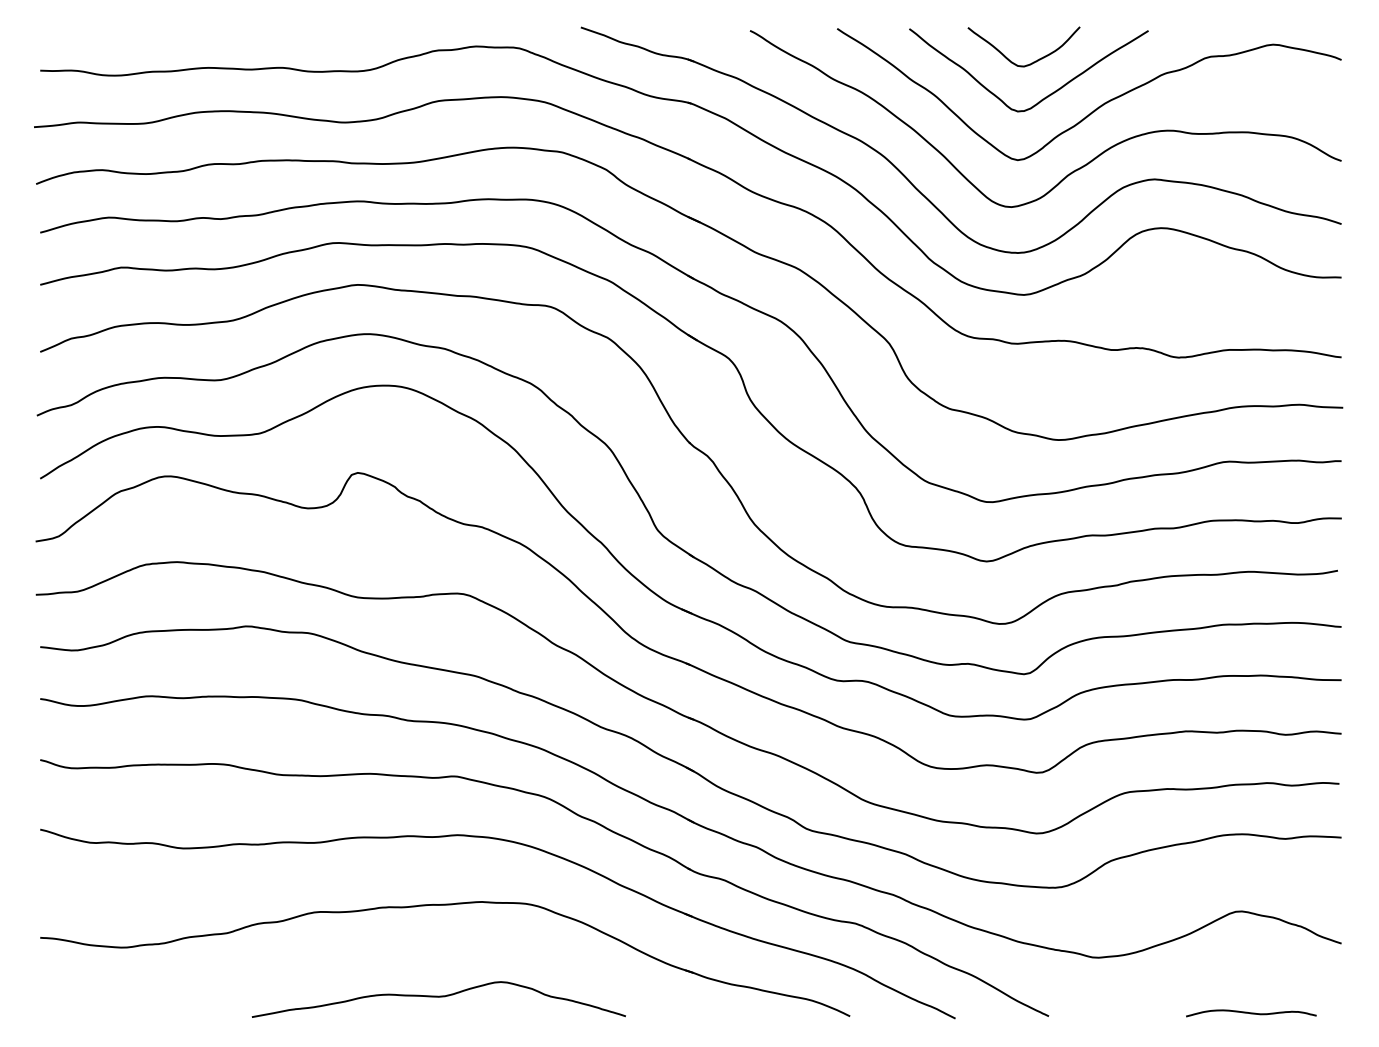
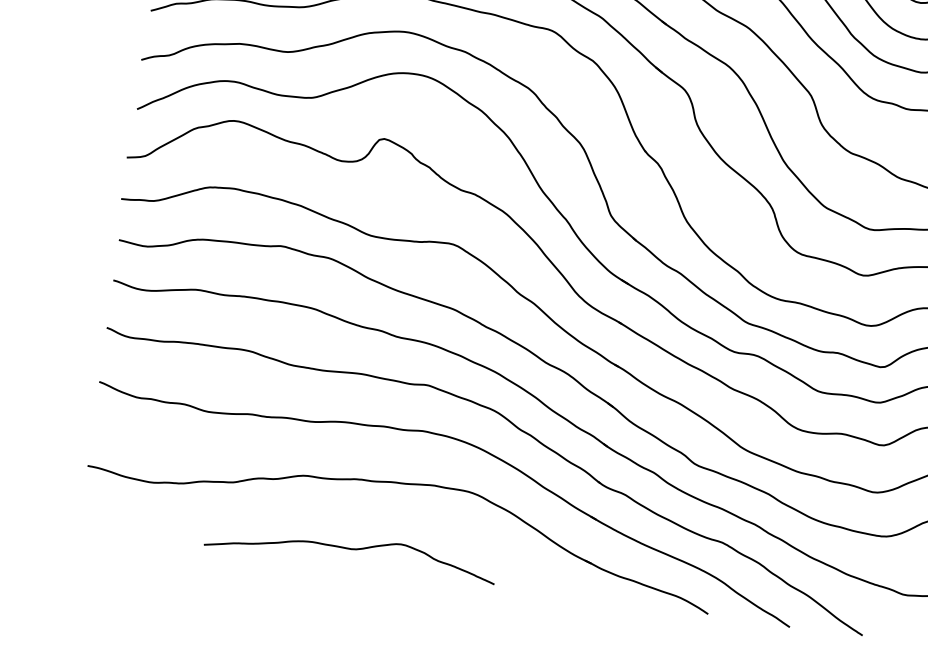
curve: (438, 997) -> (350, 549), moved

